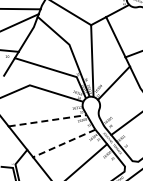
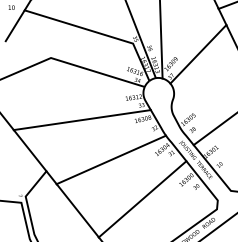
line: (48, 120) -> (83, 119), dashed -> solid
line: (63, 143) -> (109, 159), dashed -> solid

